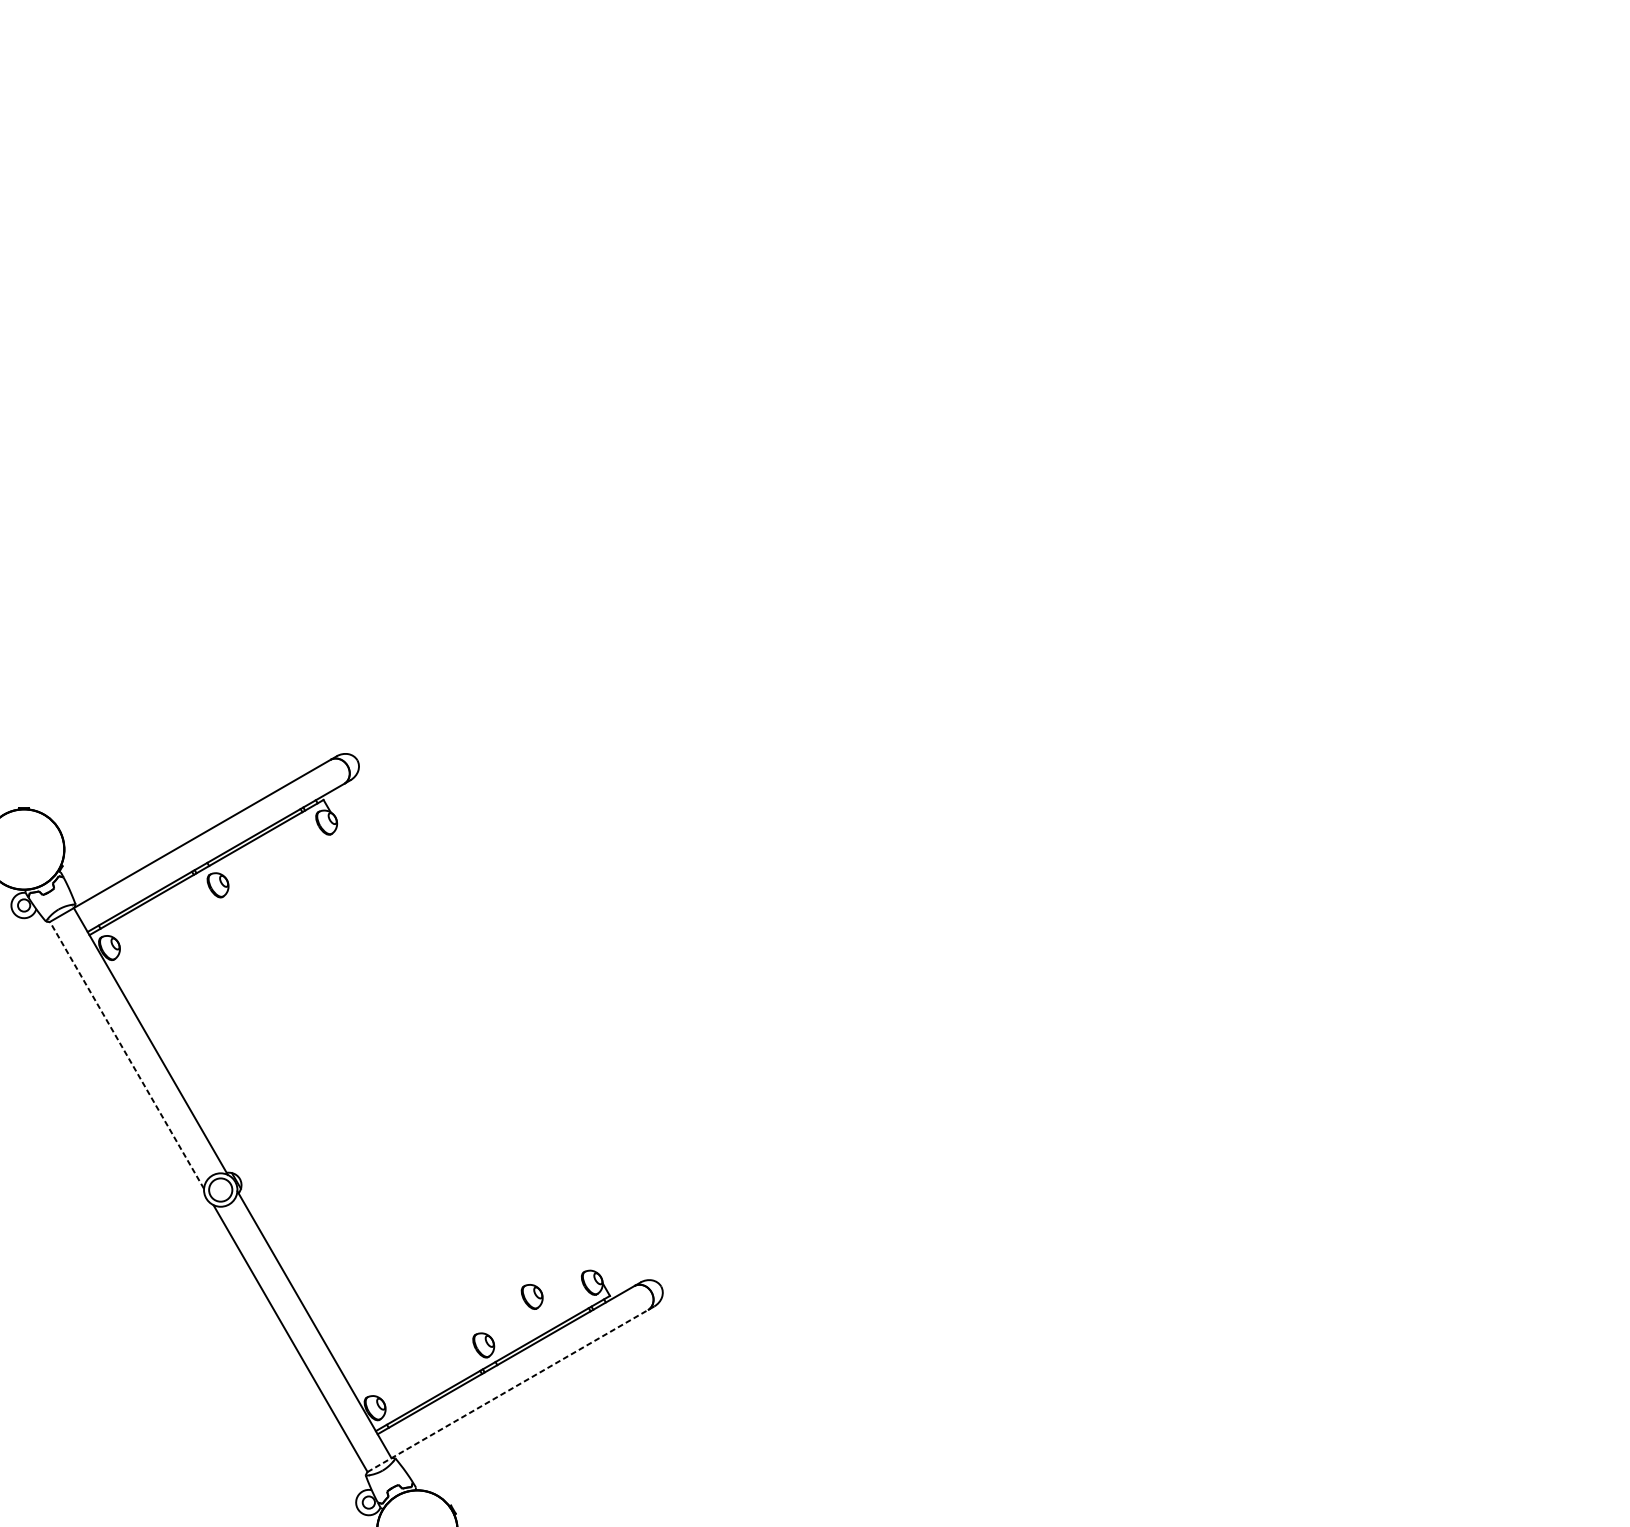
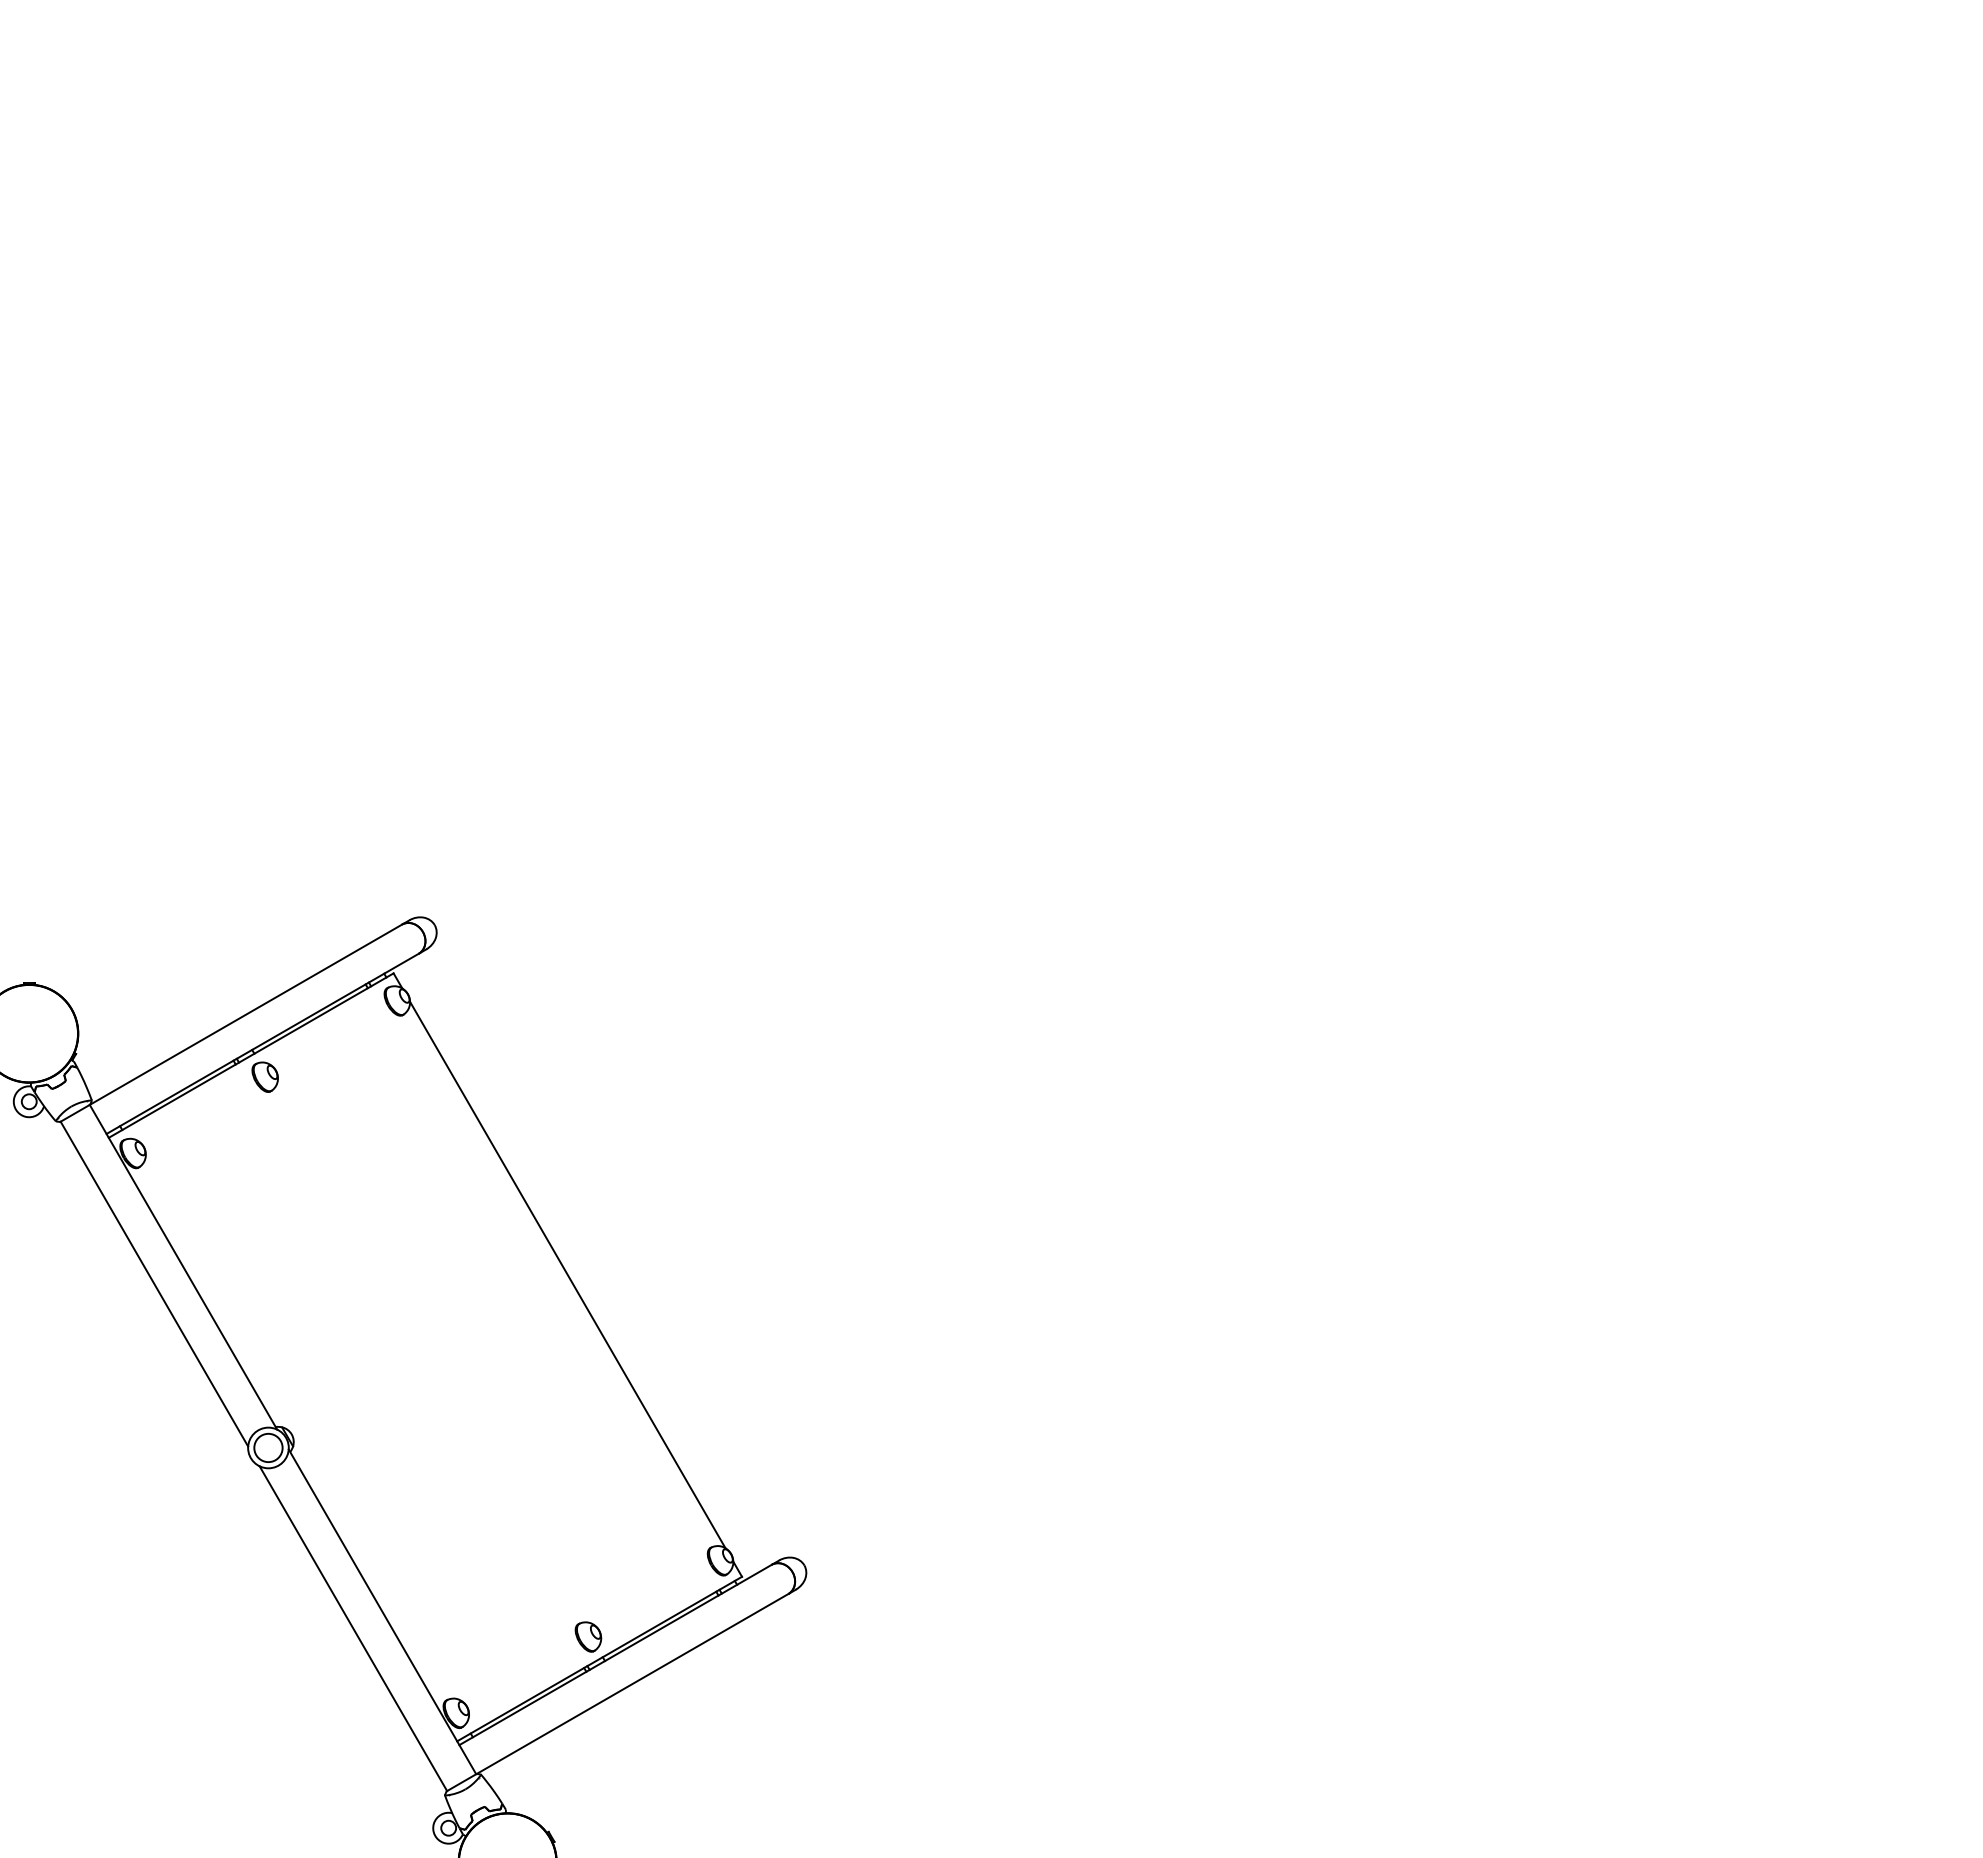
line: (466, 1047) -> (567, 1274), added
line: (127, 1055) -> (154, 1284), dashed -> solid
part: (532, 1296) -> (647, 1577), removed
line: (510, 1389) -> (621, 1690), dashed -> solid

